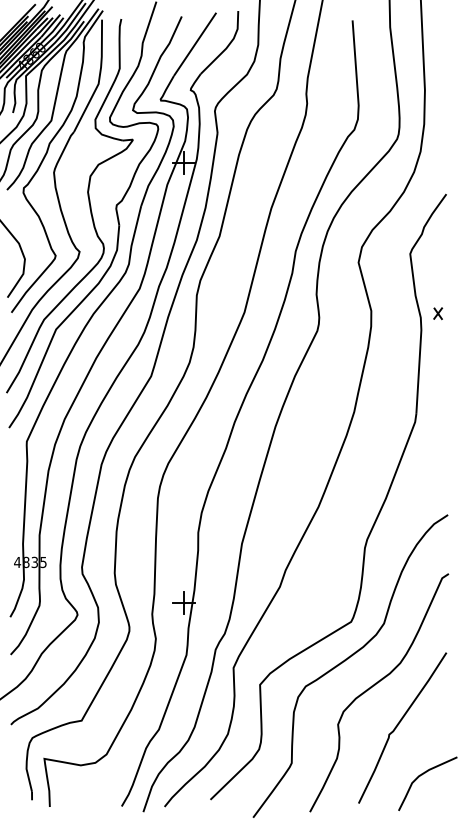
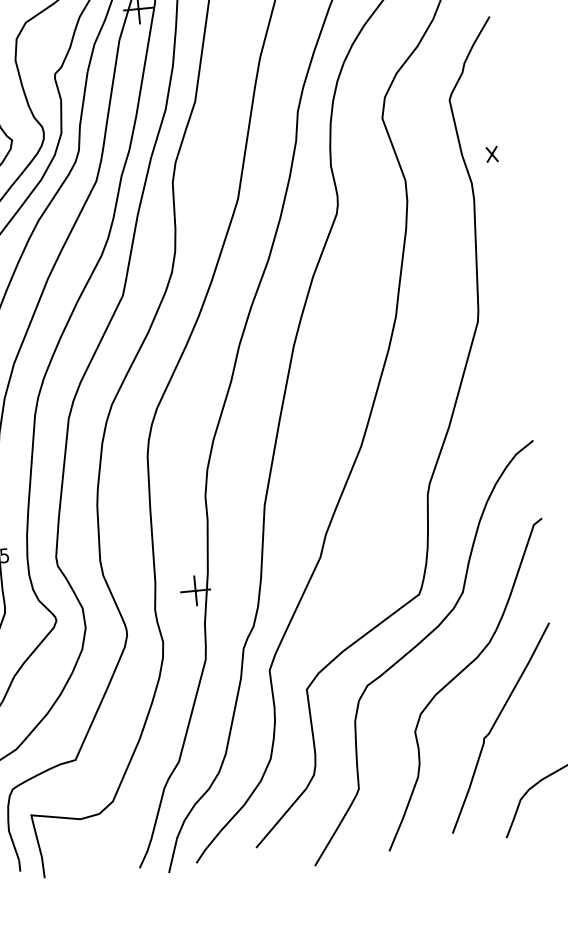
part: (438, 313) -> (492, 154), moved

